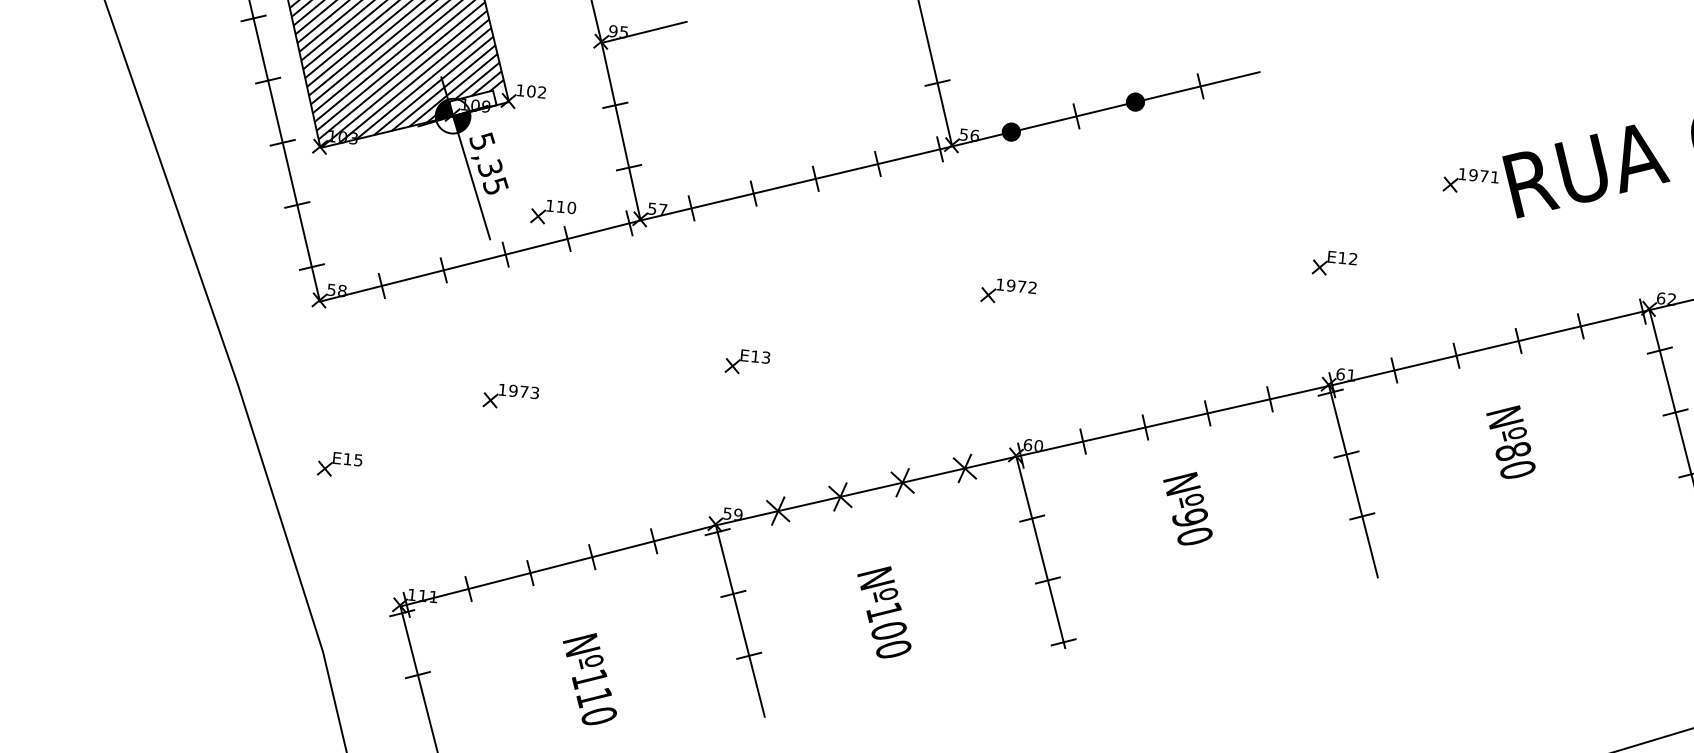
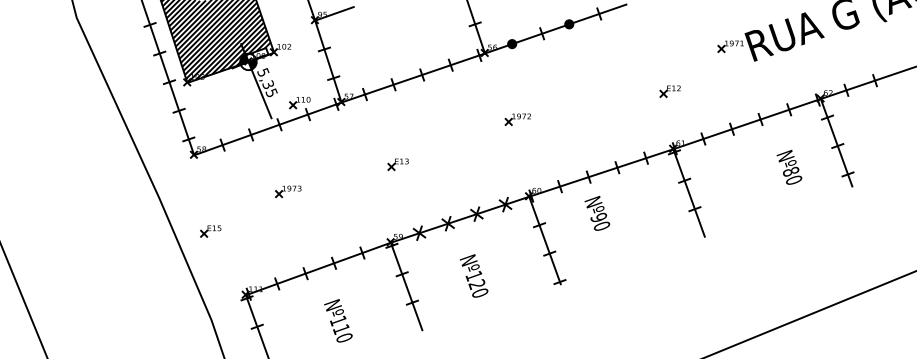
text: (1511, 440) -> (789, 166), moved
text: (1188, 506) -> (597, 212), moved
text: (887, 630) -> (476, 284), Nº100 -> Nº120

